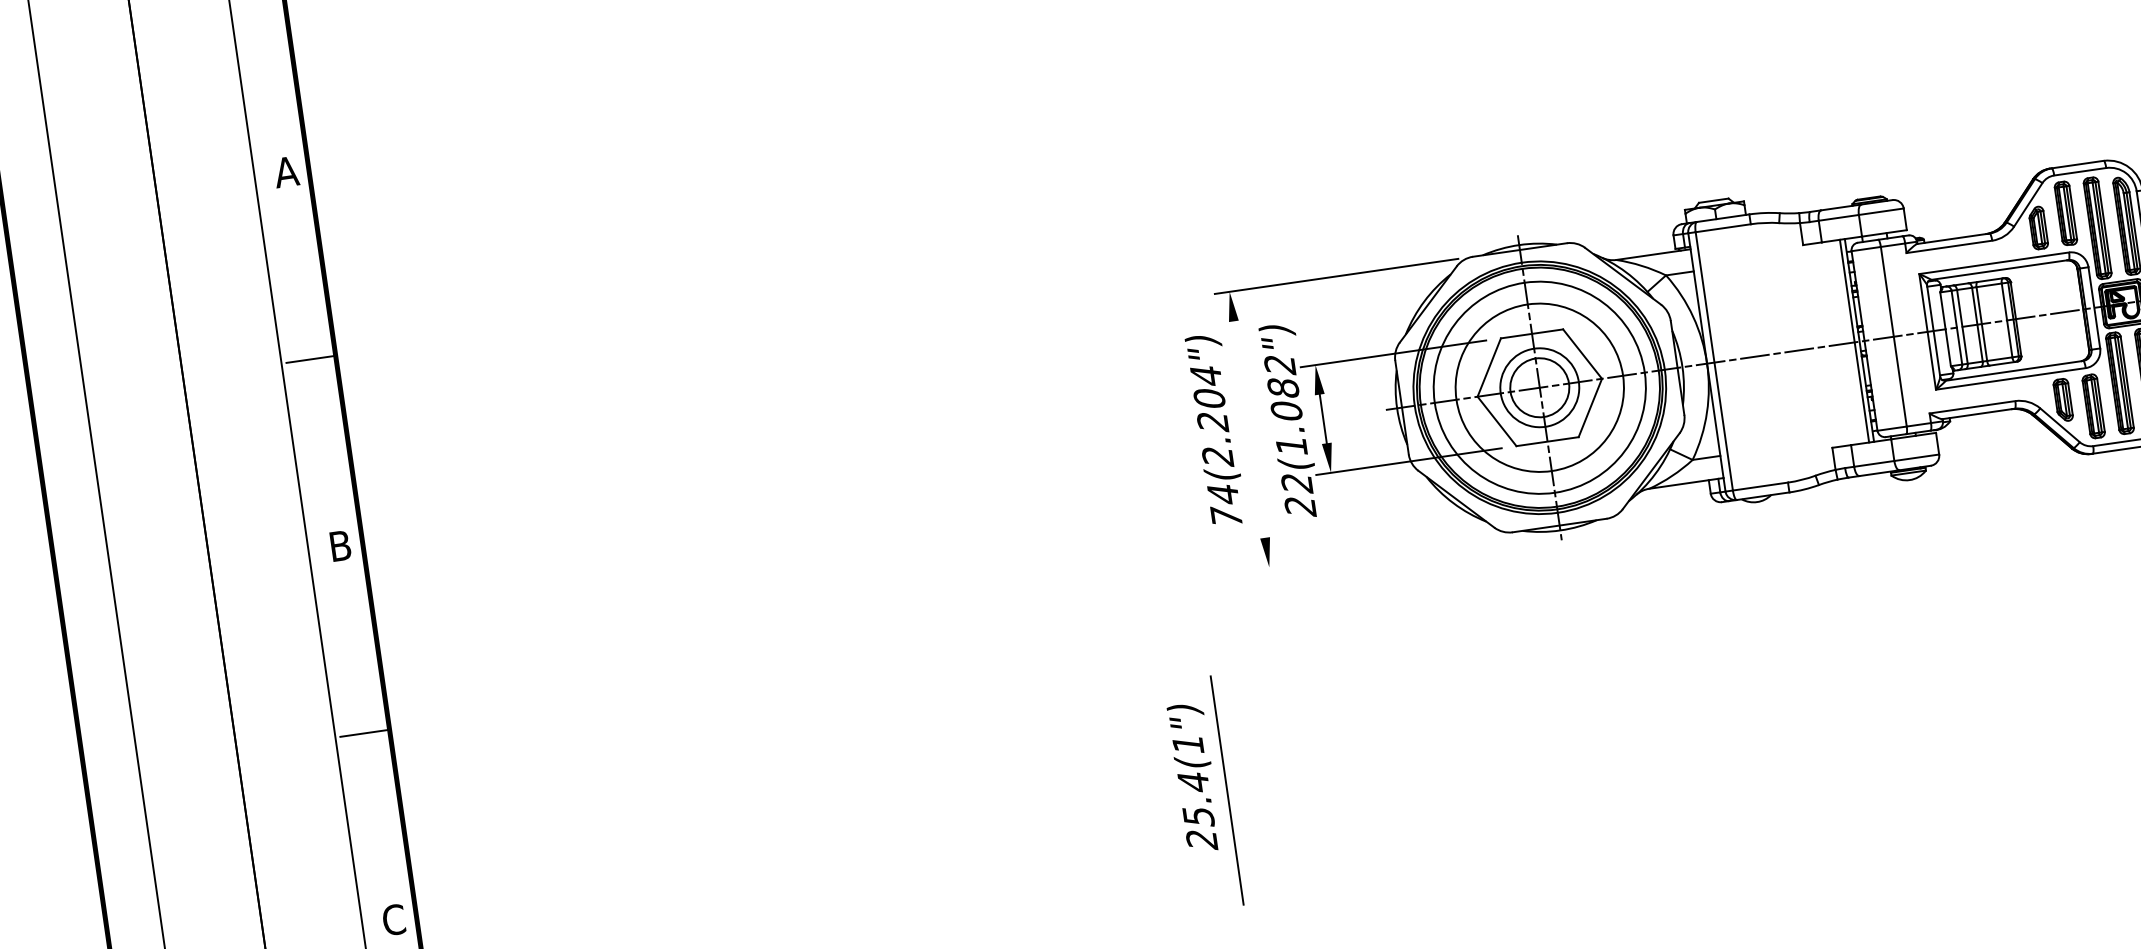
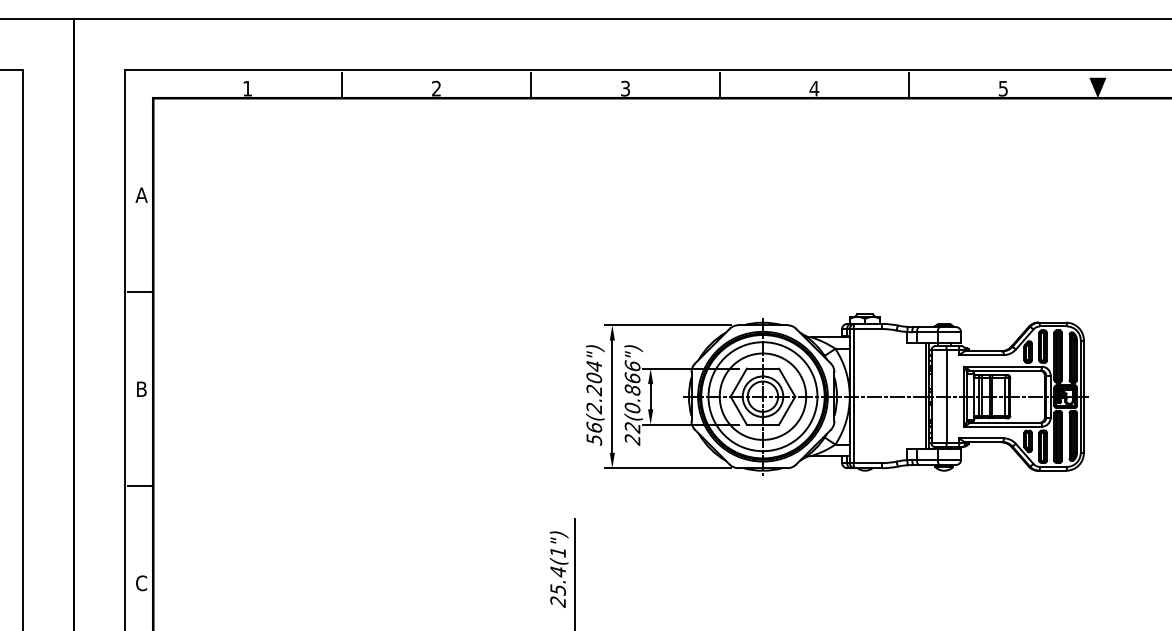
text: (1285, 404) -> (632, 386), 1.082 -> 0.866
line: (1249, 429) -> (612, 396), added
text: (1225, 505) -> (594, 433), 74(2.204") -> 56(2.204")
line: (1375, 552) -> (667, 468), added

